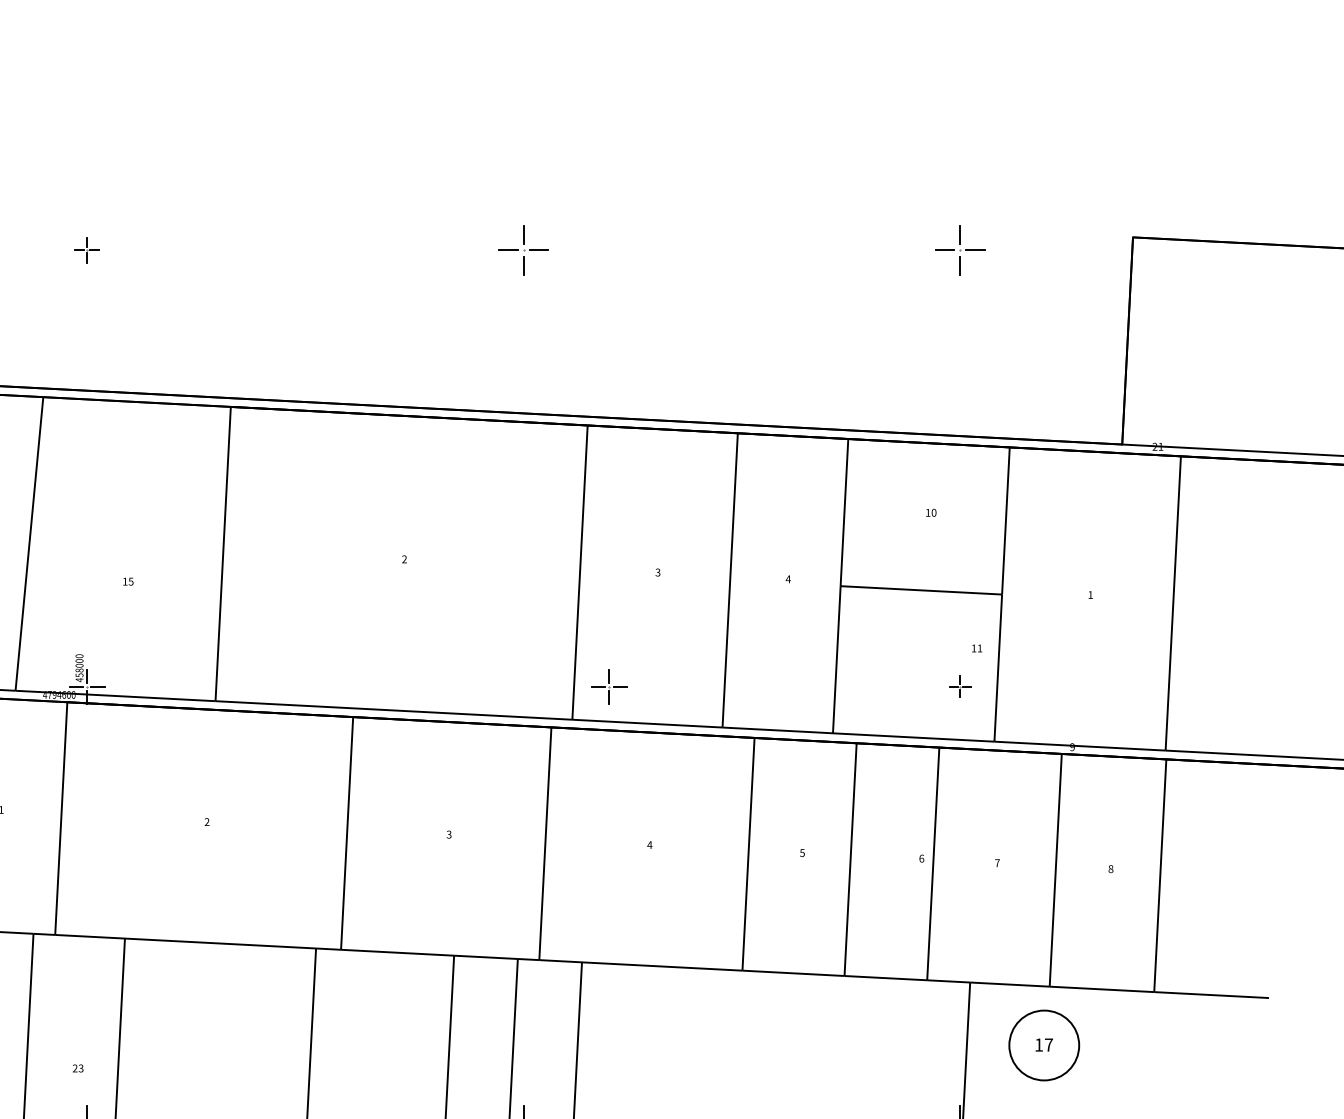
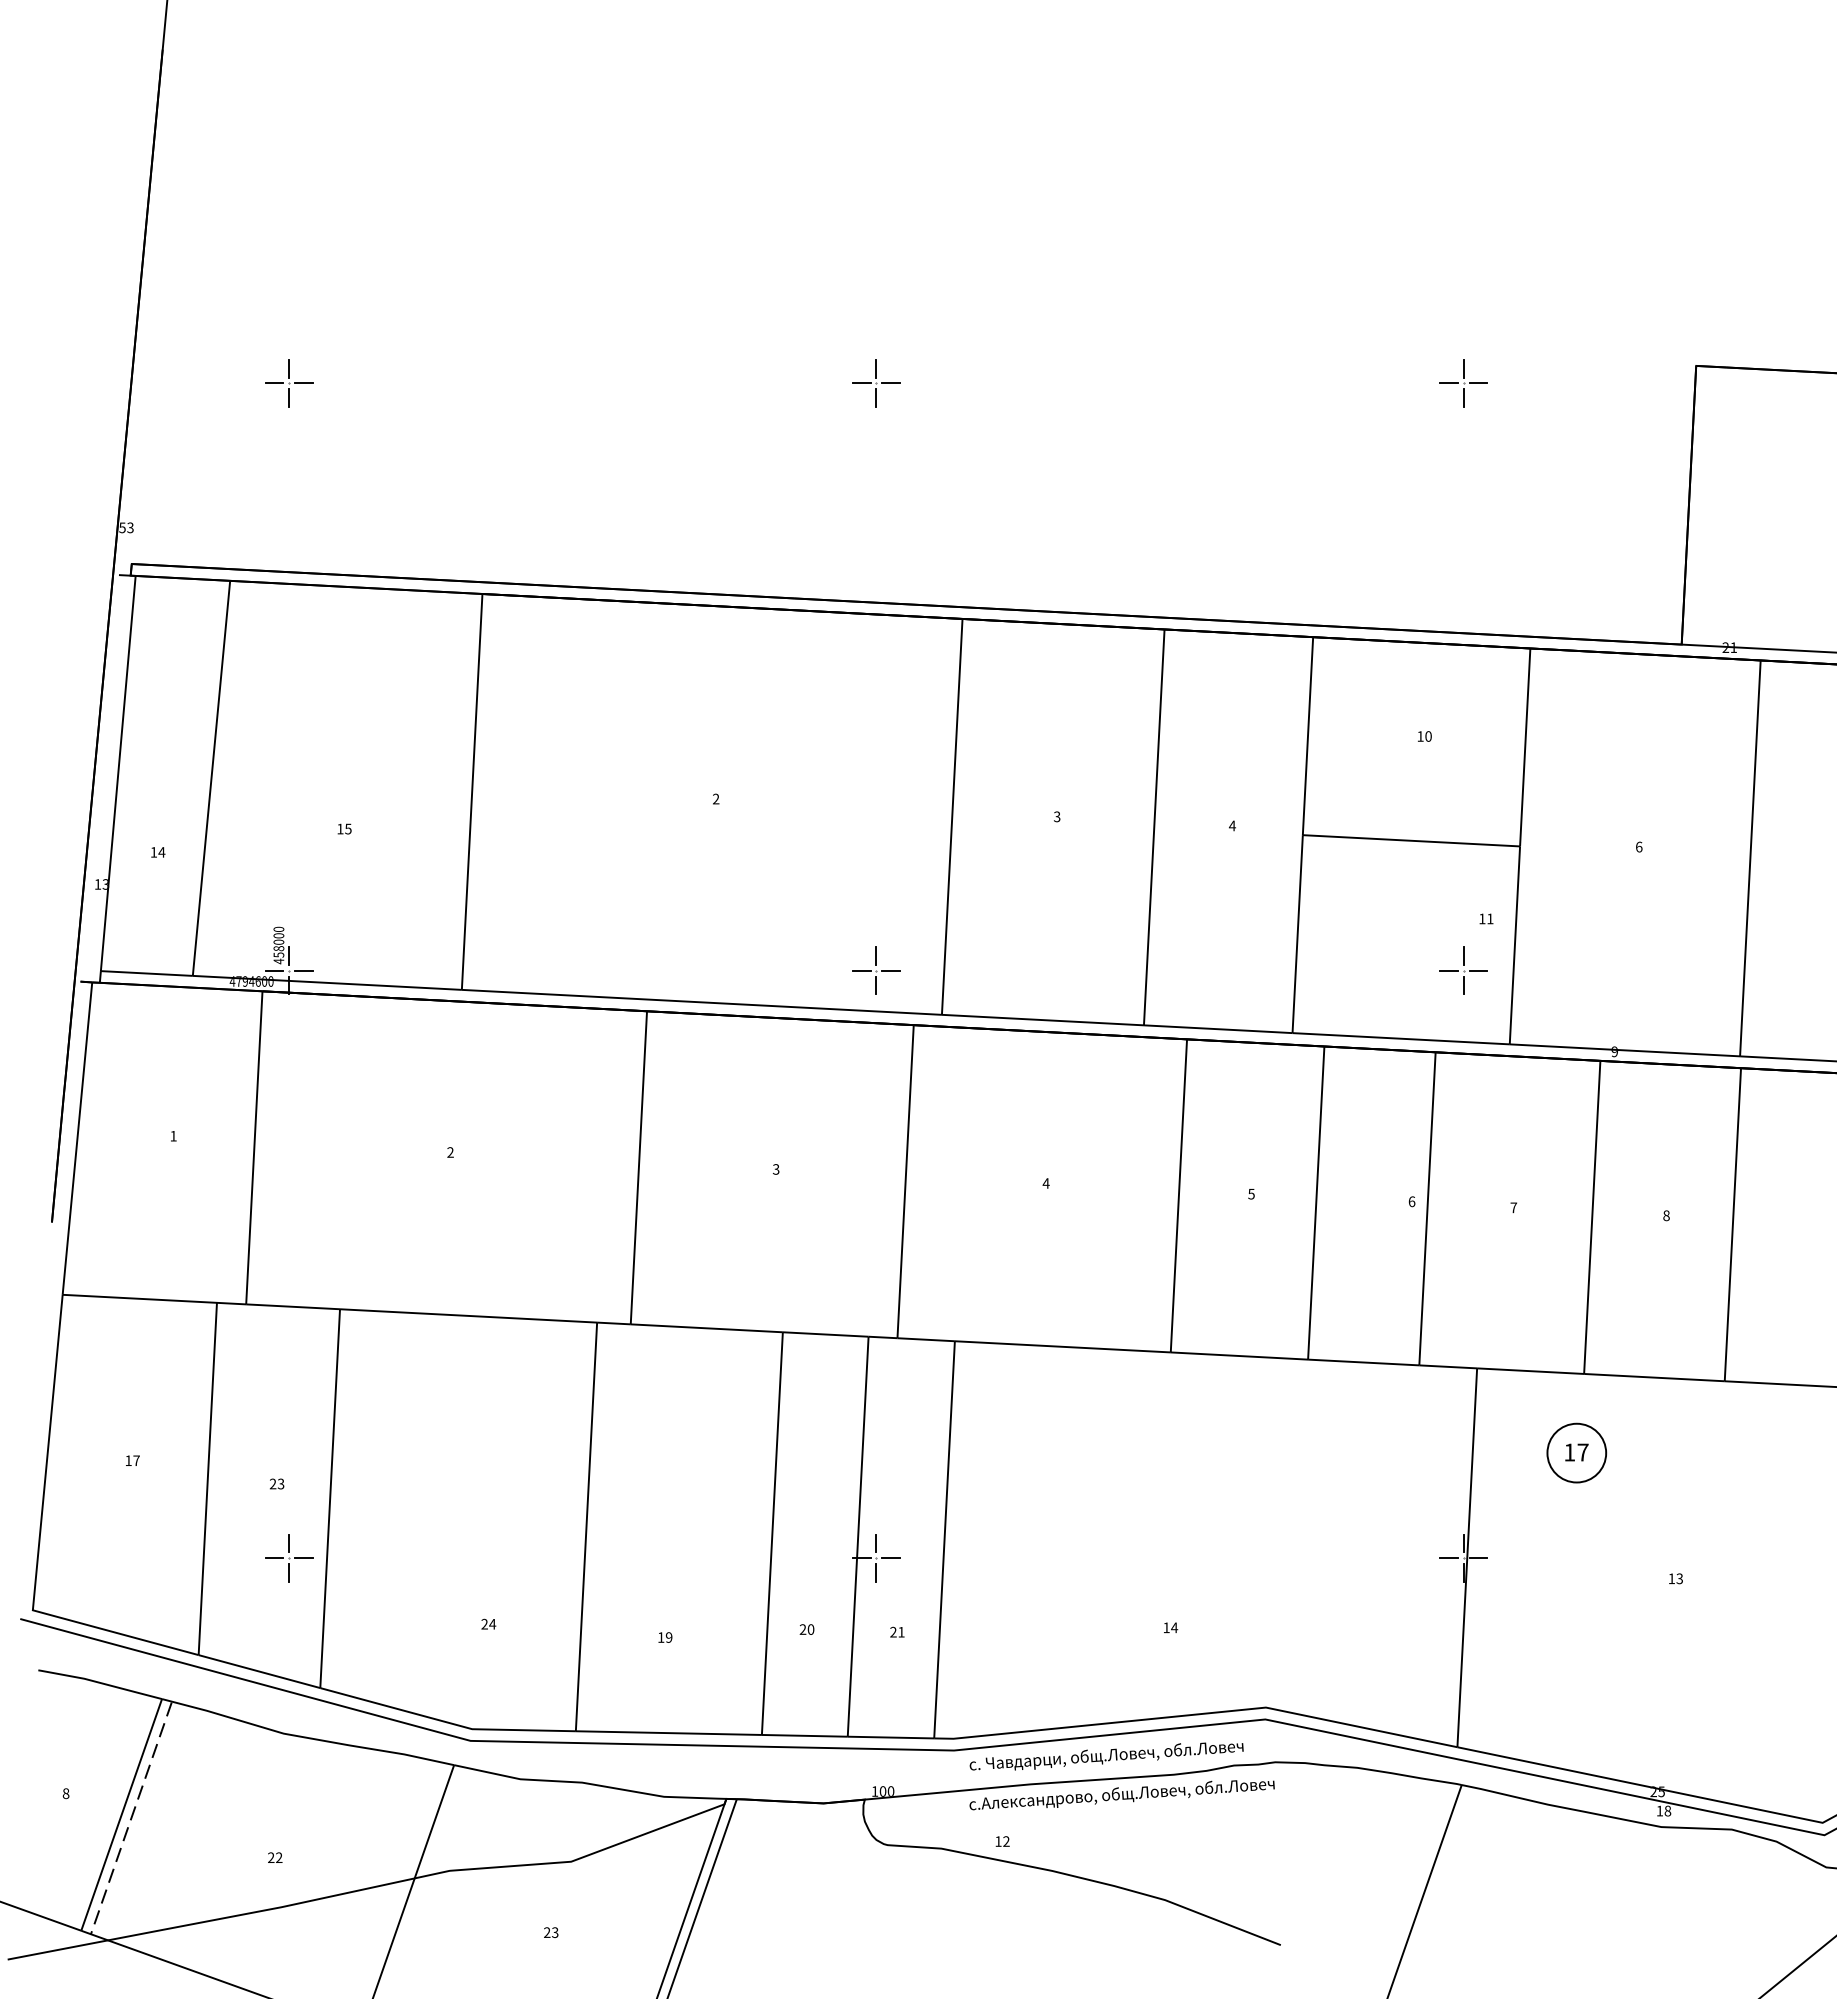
part: (87, 250) -> (289, 383), size x1.43
part: (523, 250) -> (876, 383), size x0.71
part: (960, 250) -> (1463, 383), size x0.71
text: (1090, 594) -> (1639, 846), 1 -> 6
part: (609, 686) -> (876, 970), moved
part: (960, 686) -> (1463, 970), size x1.67
circle: (1044, 1045) -> (1576, 1452), size x0.62

